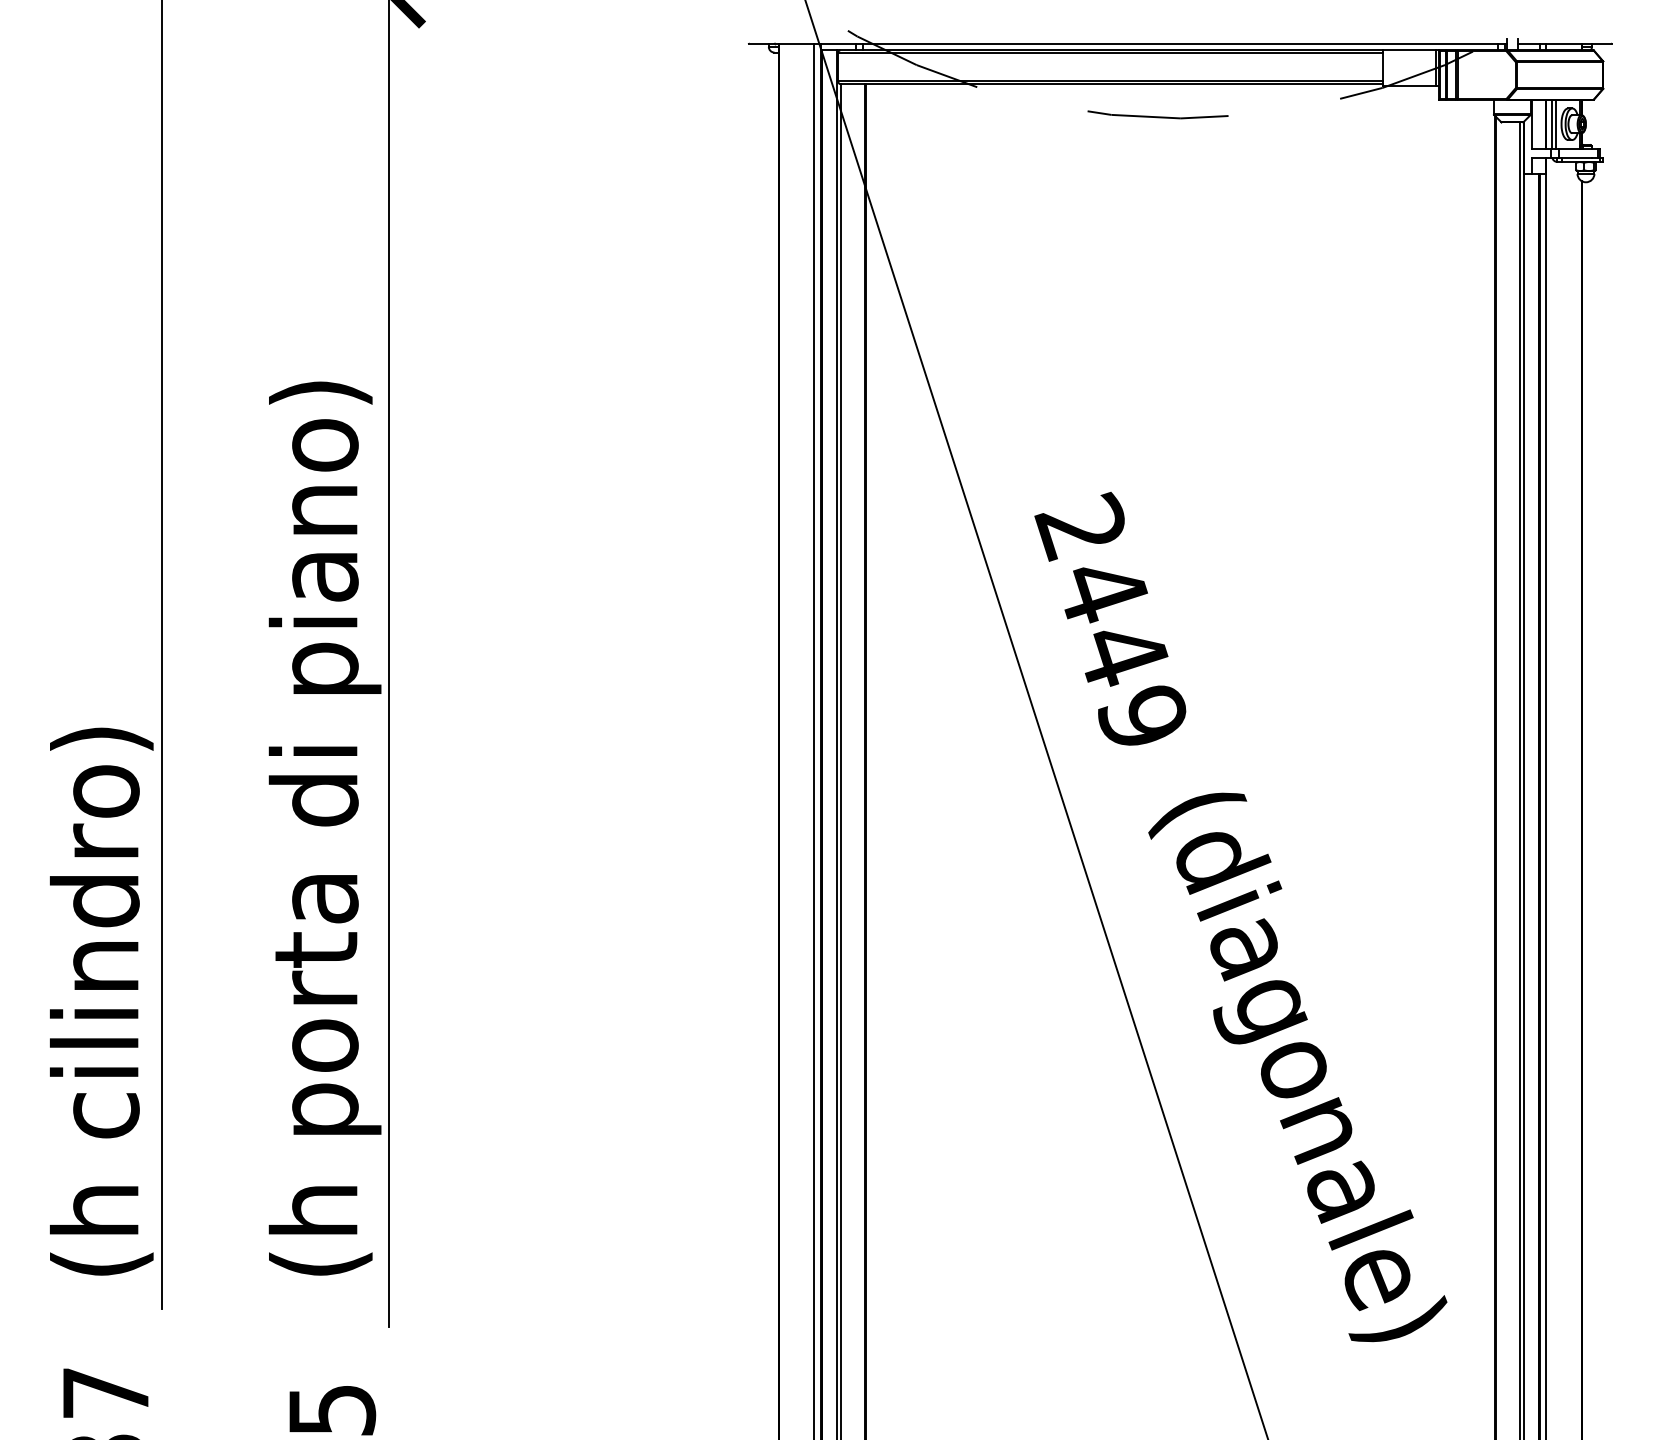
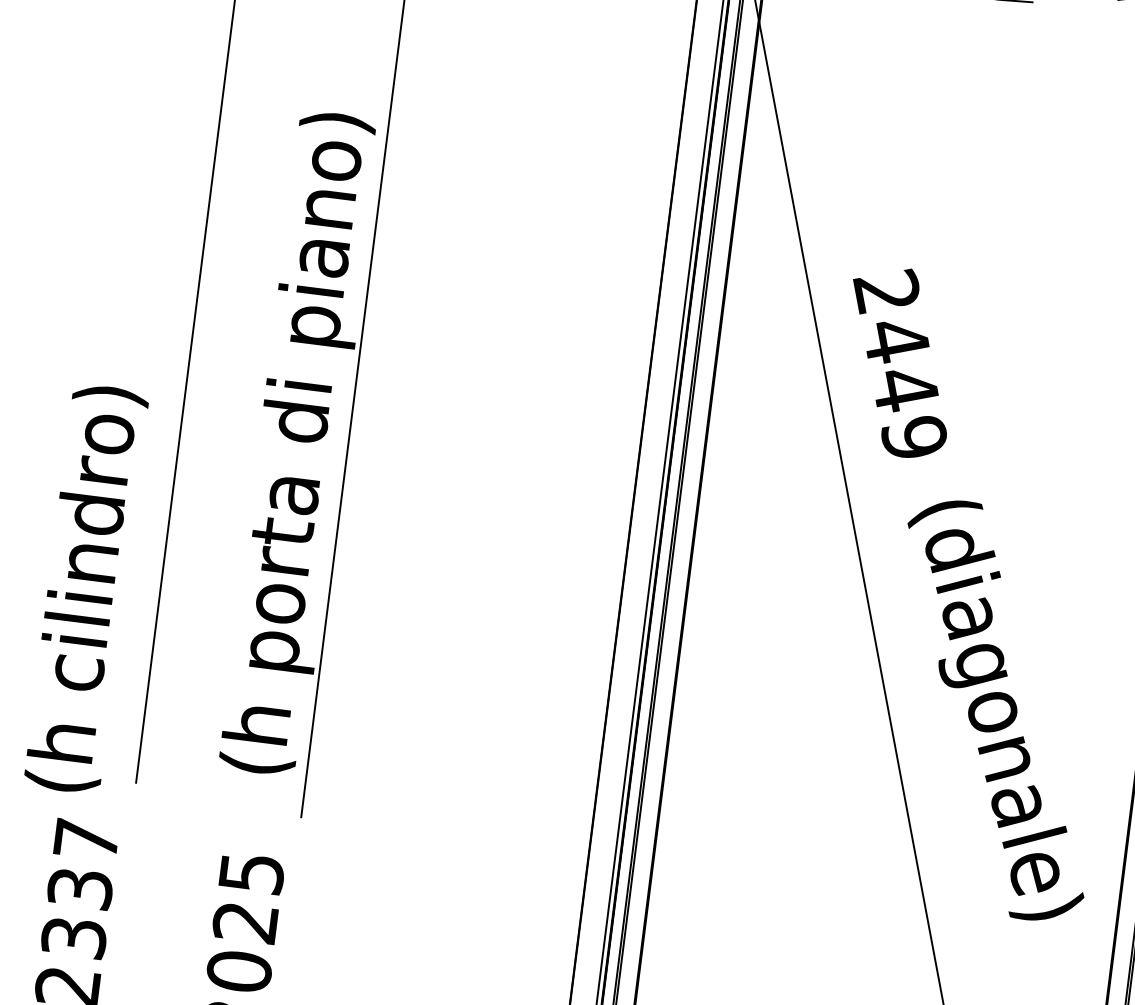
text: (101, 1001) -> (86, 588), moved

